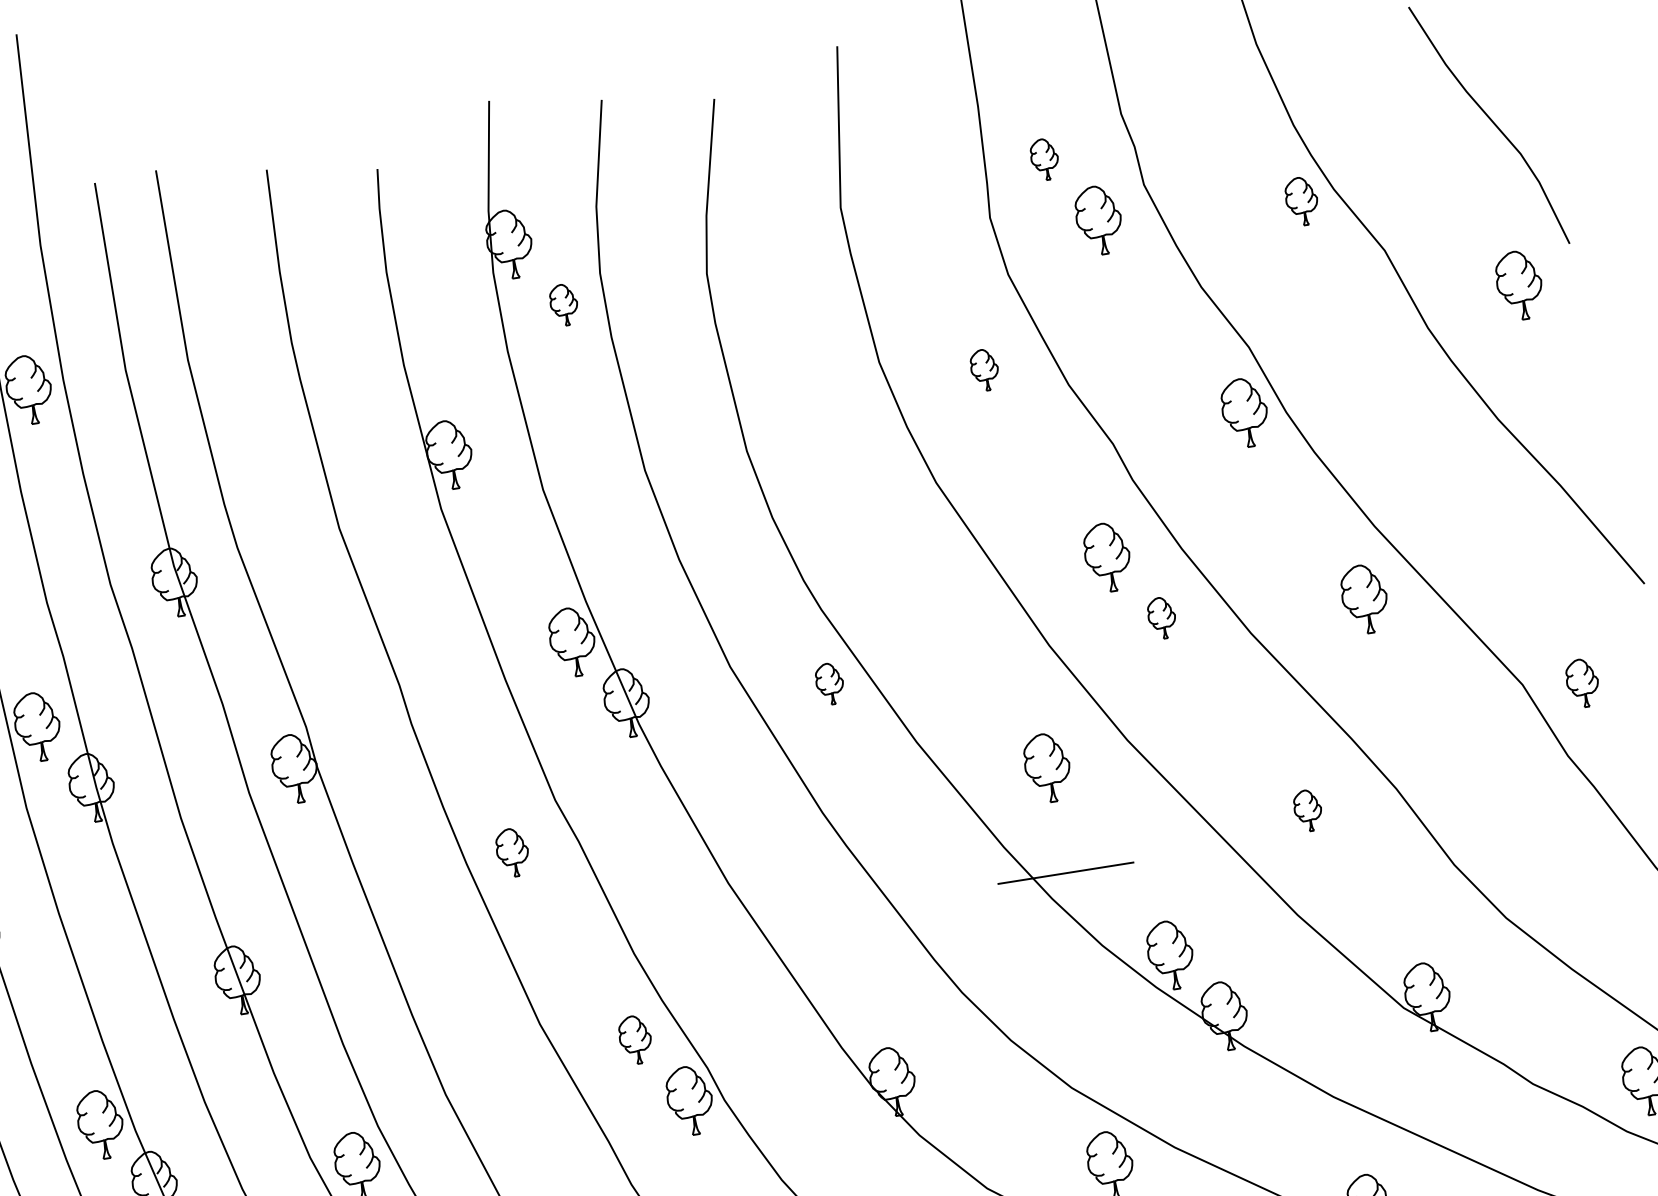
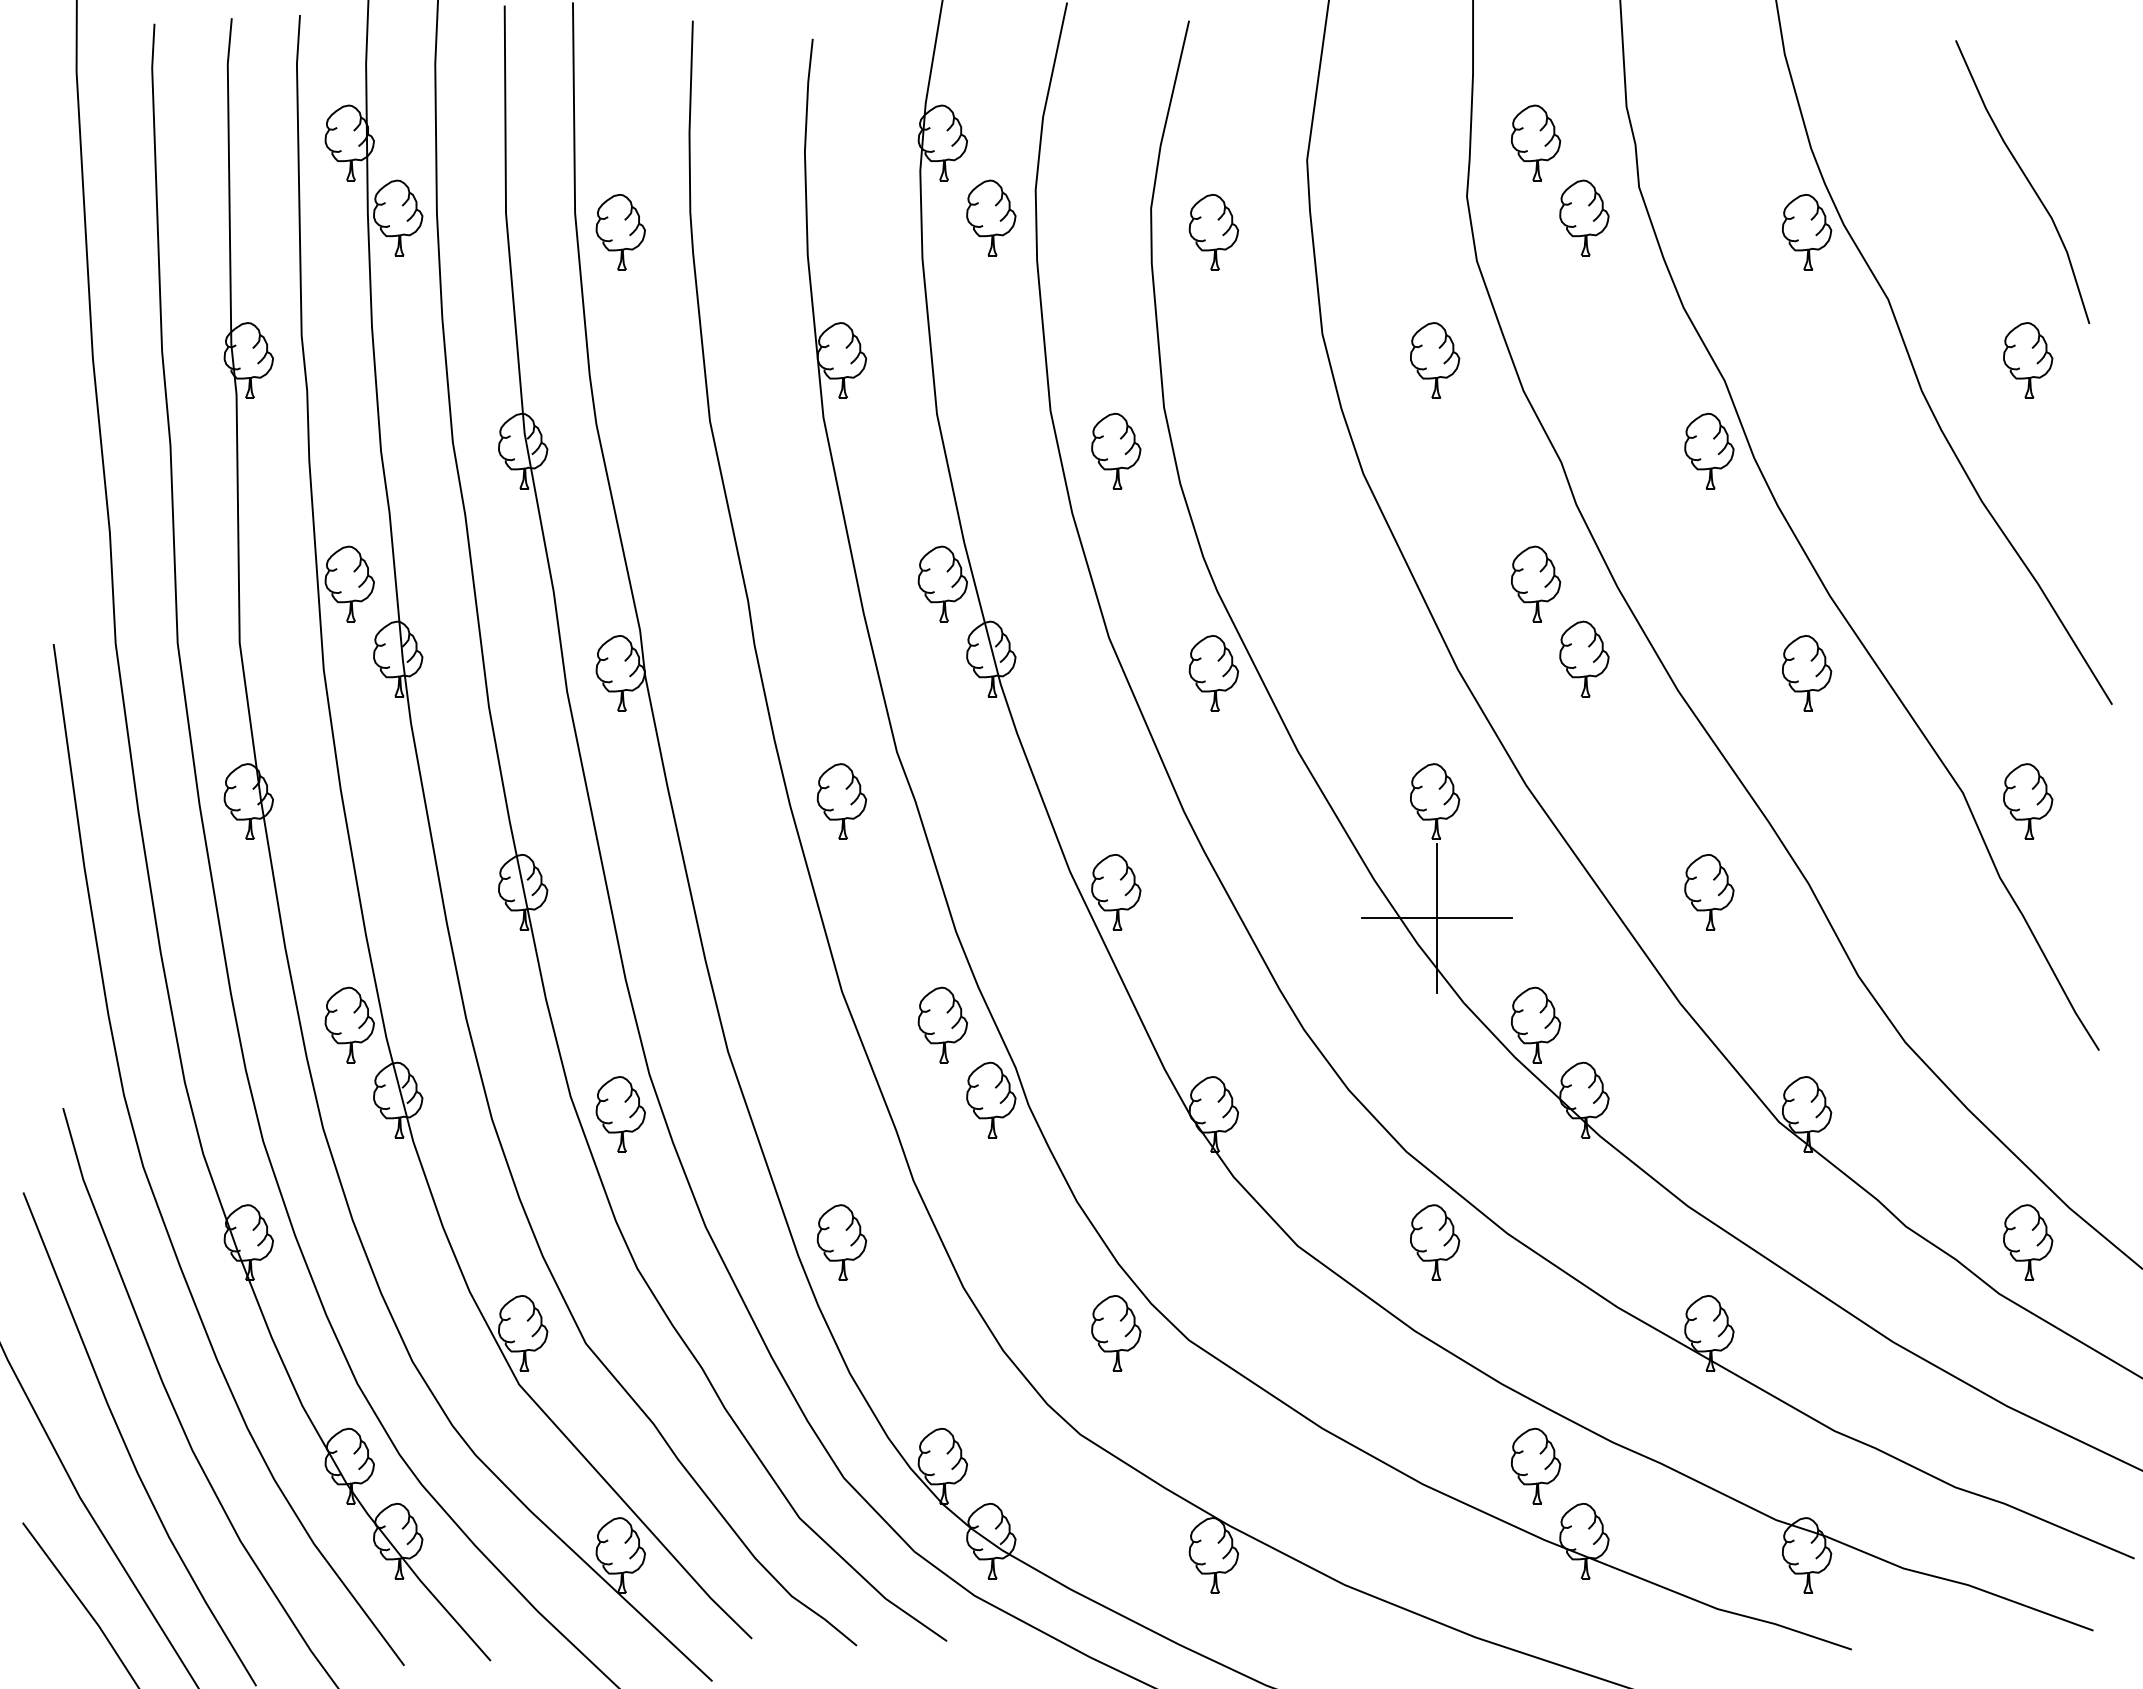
part: (1045, 159) -> (1536, 142), size x1.67
part: (1302, 201) -> (1807, 232), size x1.43
part: (766, 286) -> (1213, 232), added
part: (564, 304) -> (991, 217), size x1.67
part: (985, 370) -> (1435, 360), size x1.67
part: (231, 371) -> (620, 232), added
part: (710, 496) -> (1116, 450), added
part: (1162, 617) -> (1584, 658), size x1.67
part: (1582, 683) -> (2028, 801), size x1.43
part: (829, 684) -> (1213, 673), size x1.67
part: (1308, 810) -> (1709, 892), size x1.67
part: (512, 852) -> (841, 801), size x1.43
line: (1065, 873) -> (1436, 918), added
part: (773, 895) -> (1116, 892), added
part: (635, 1039) -> (942, 1024), size x1.43

